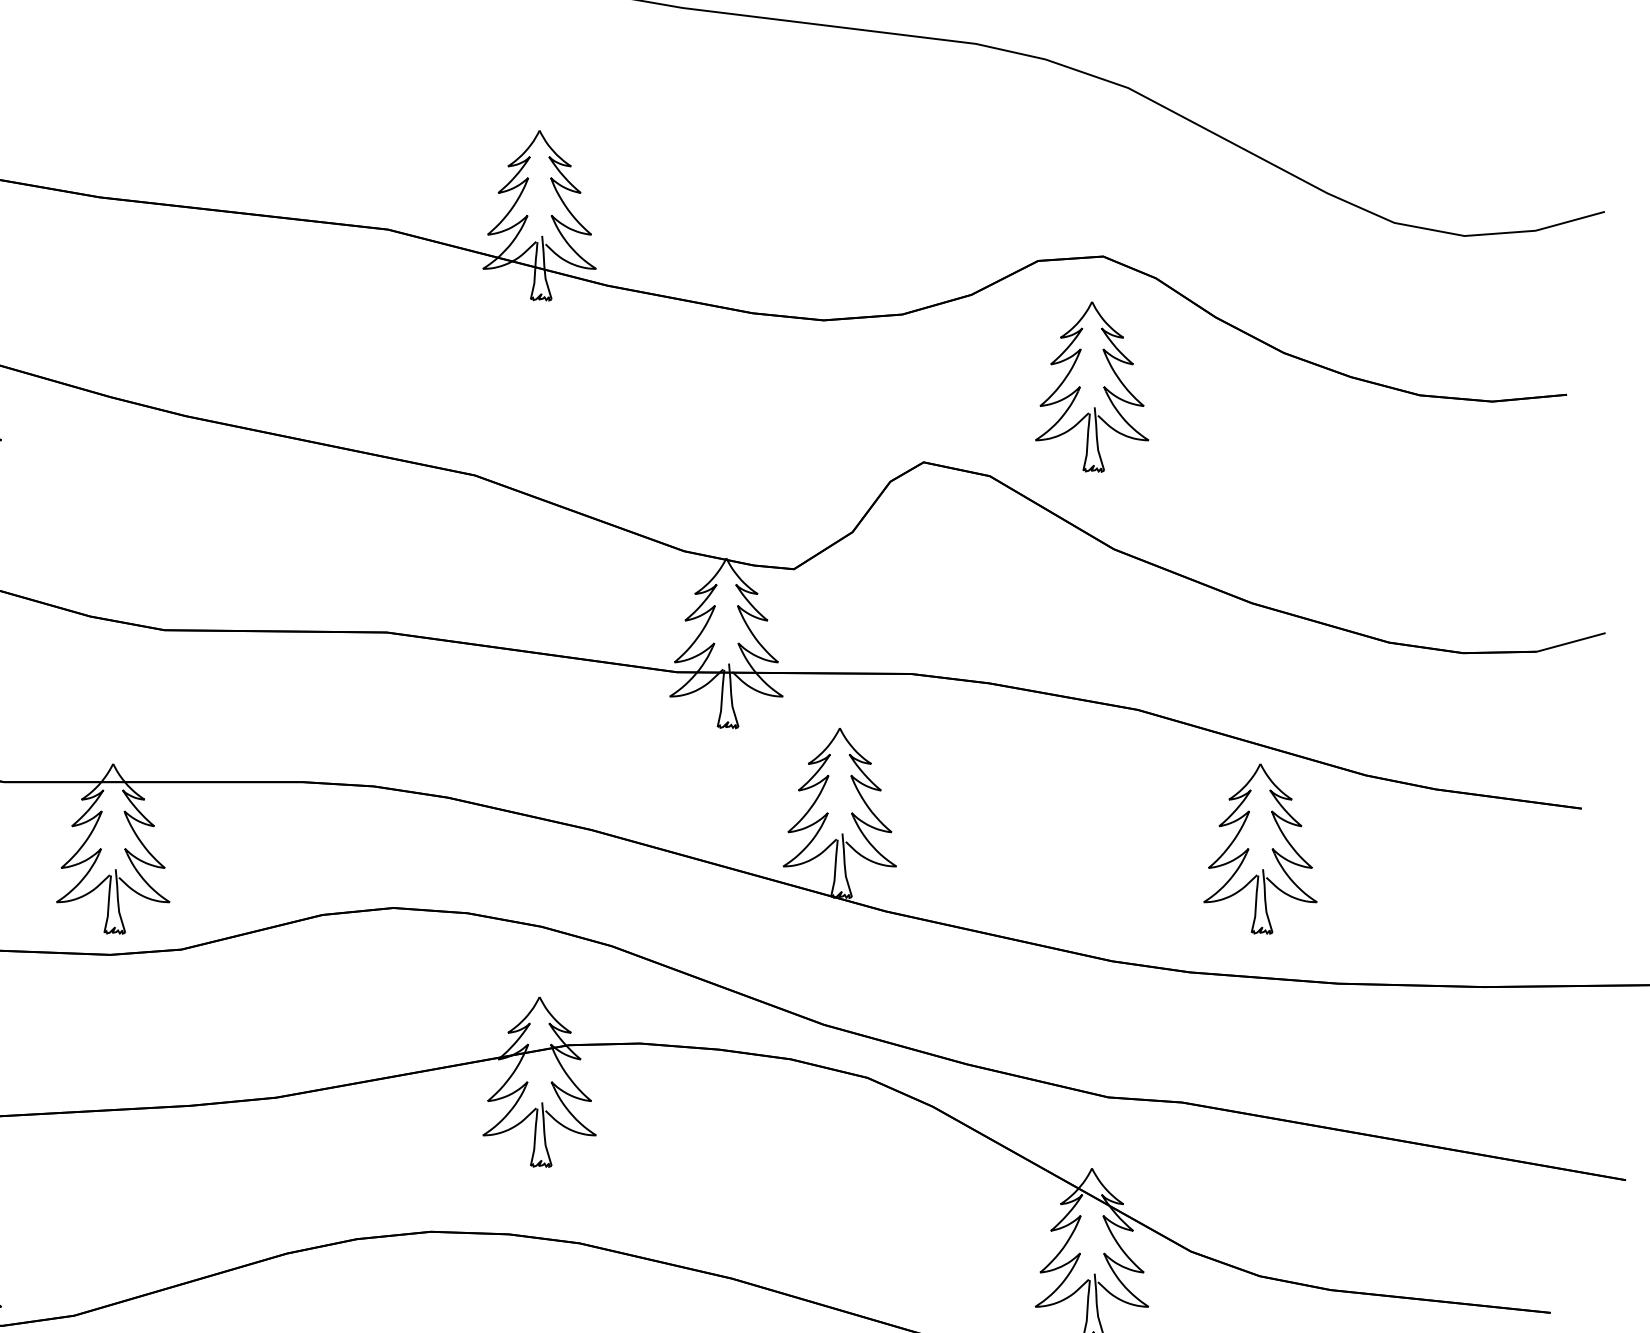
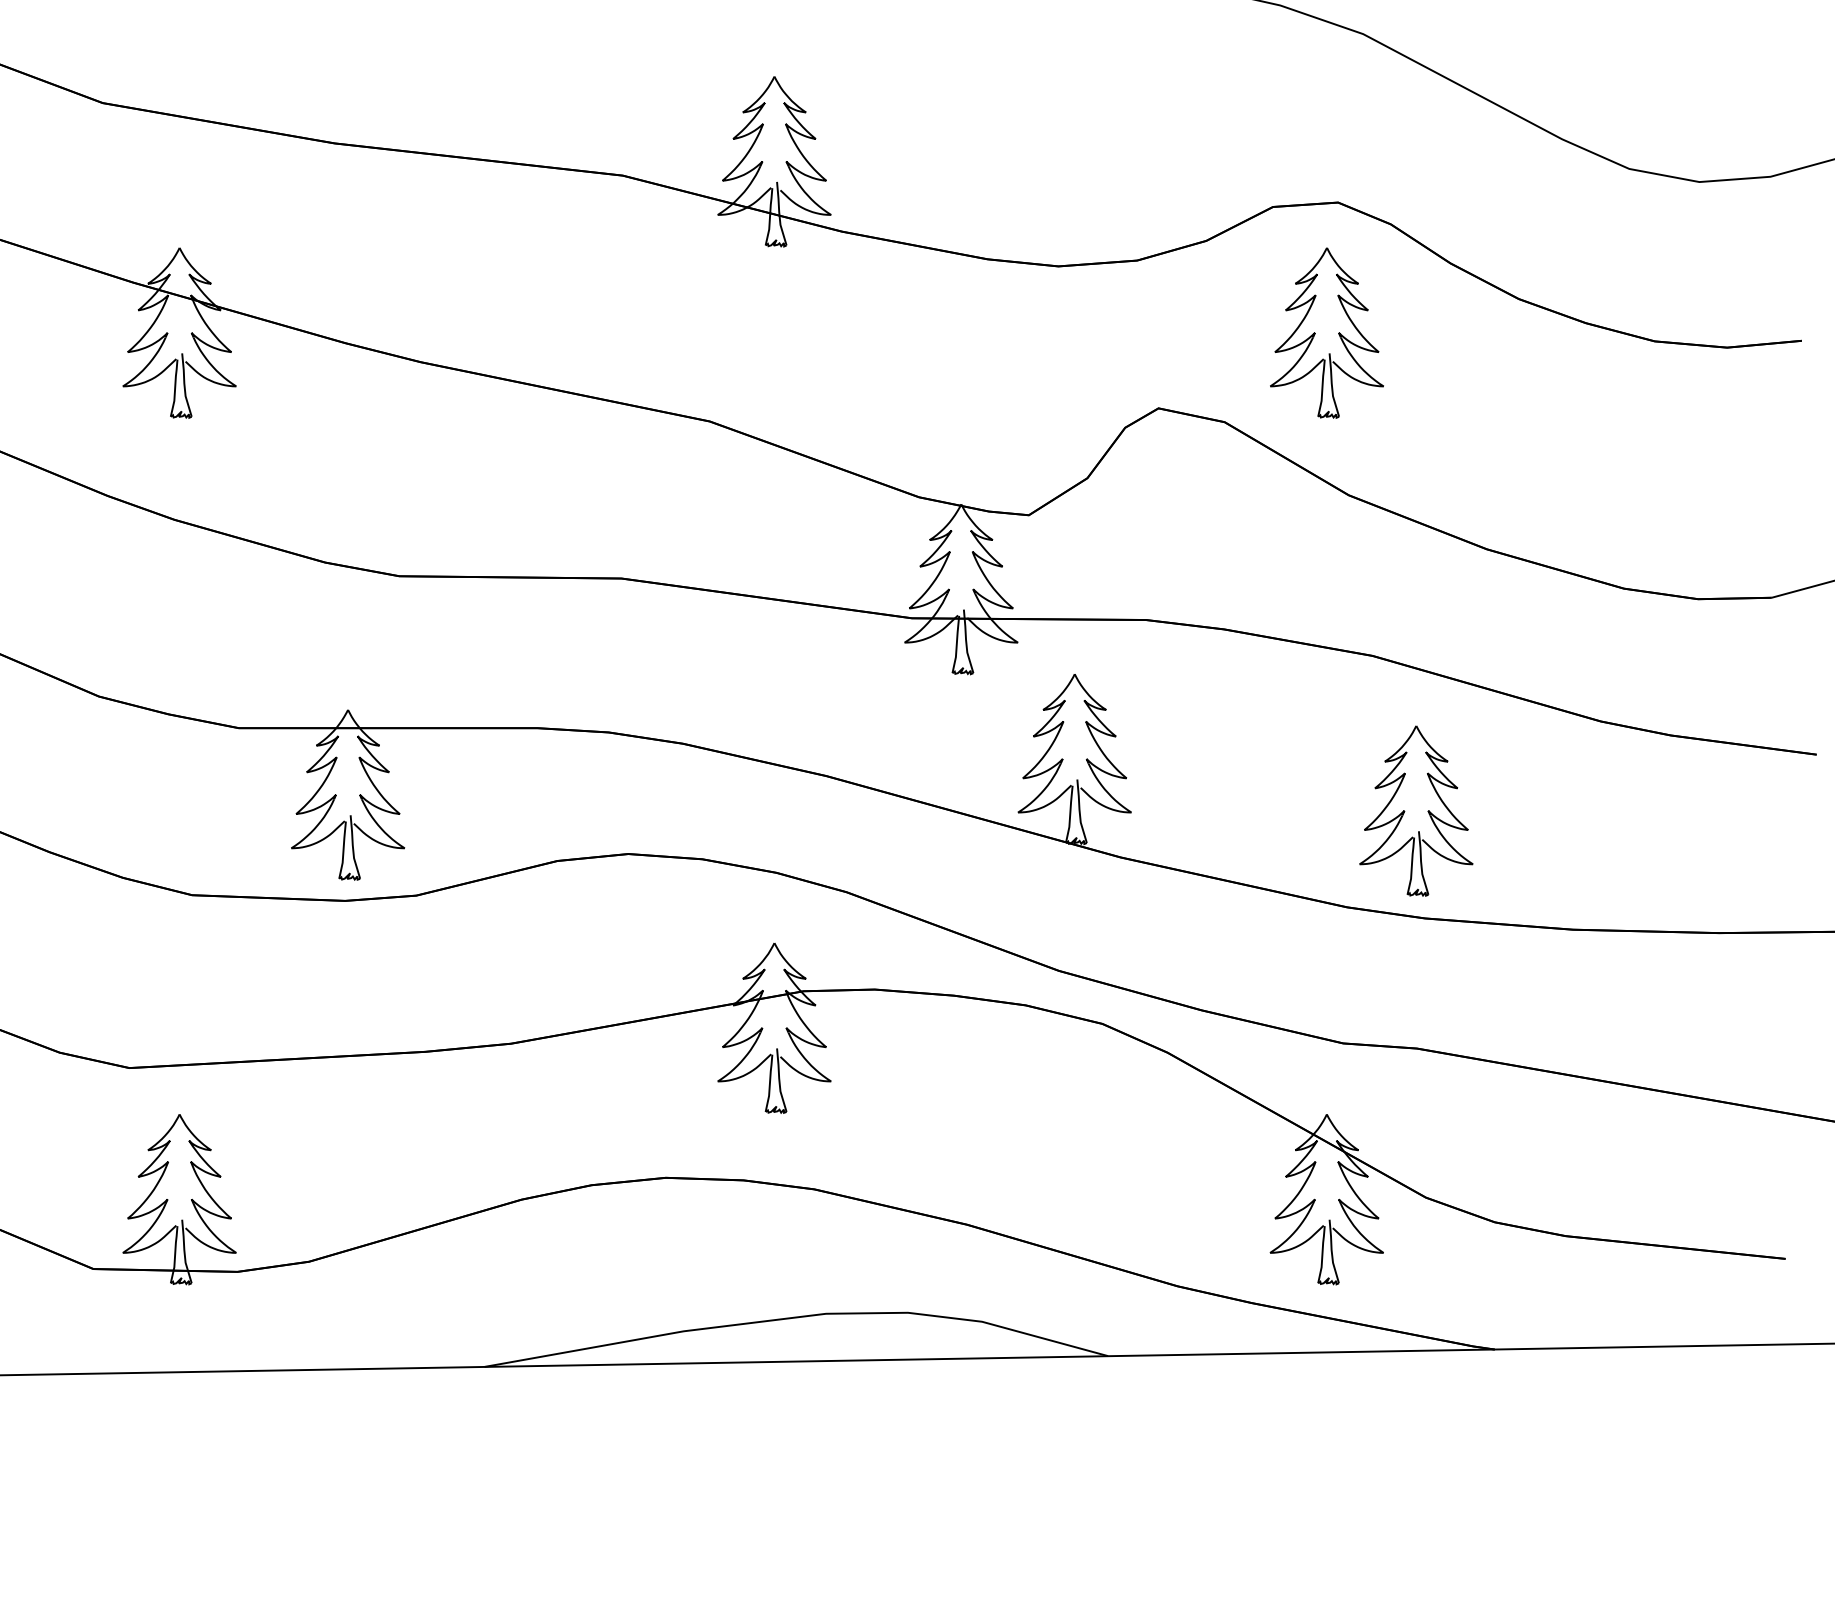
part: (1249, 849) -> (1405, 811), moved

